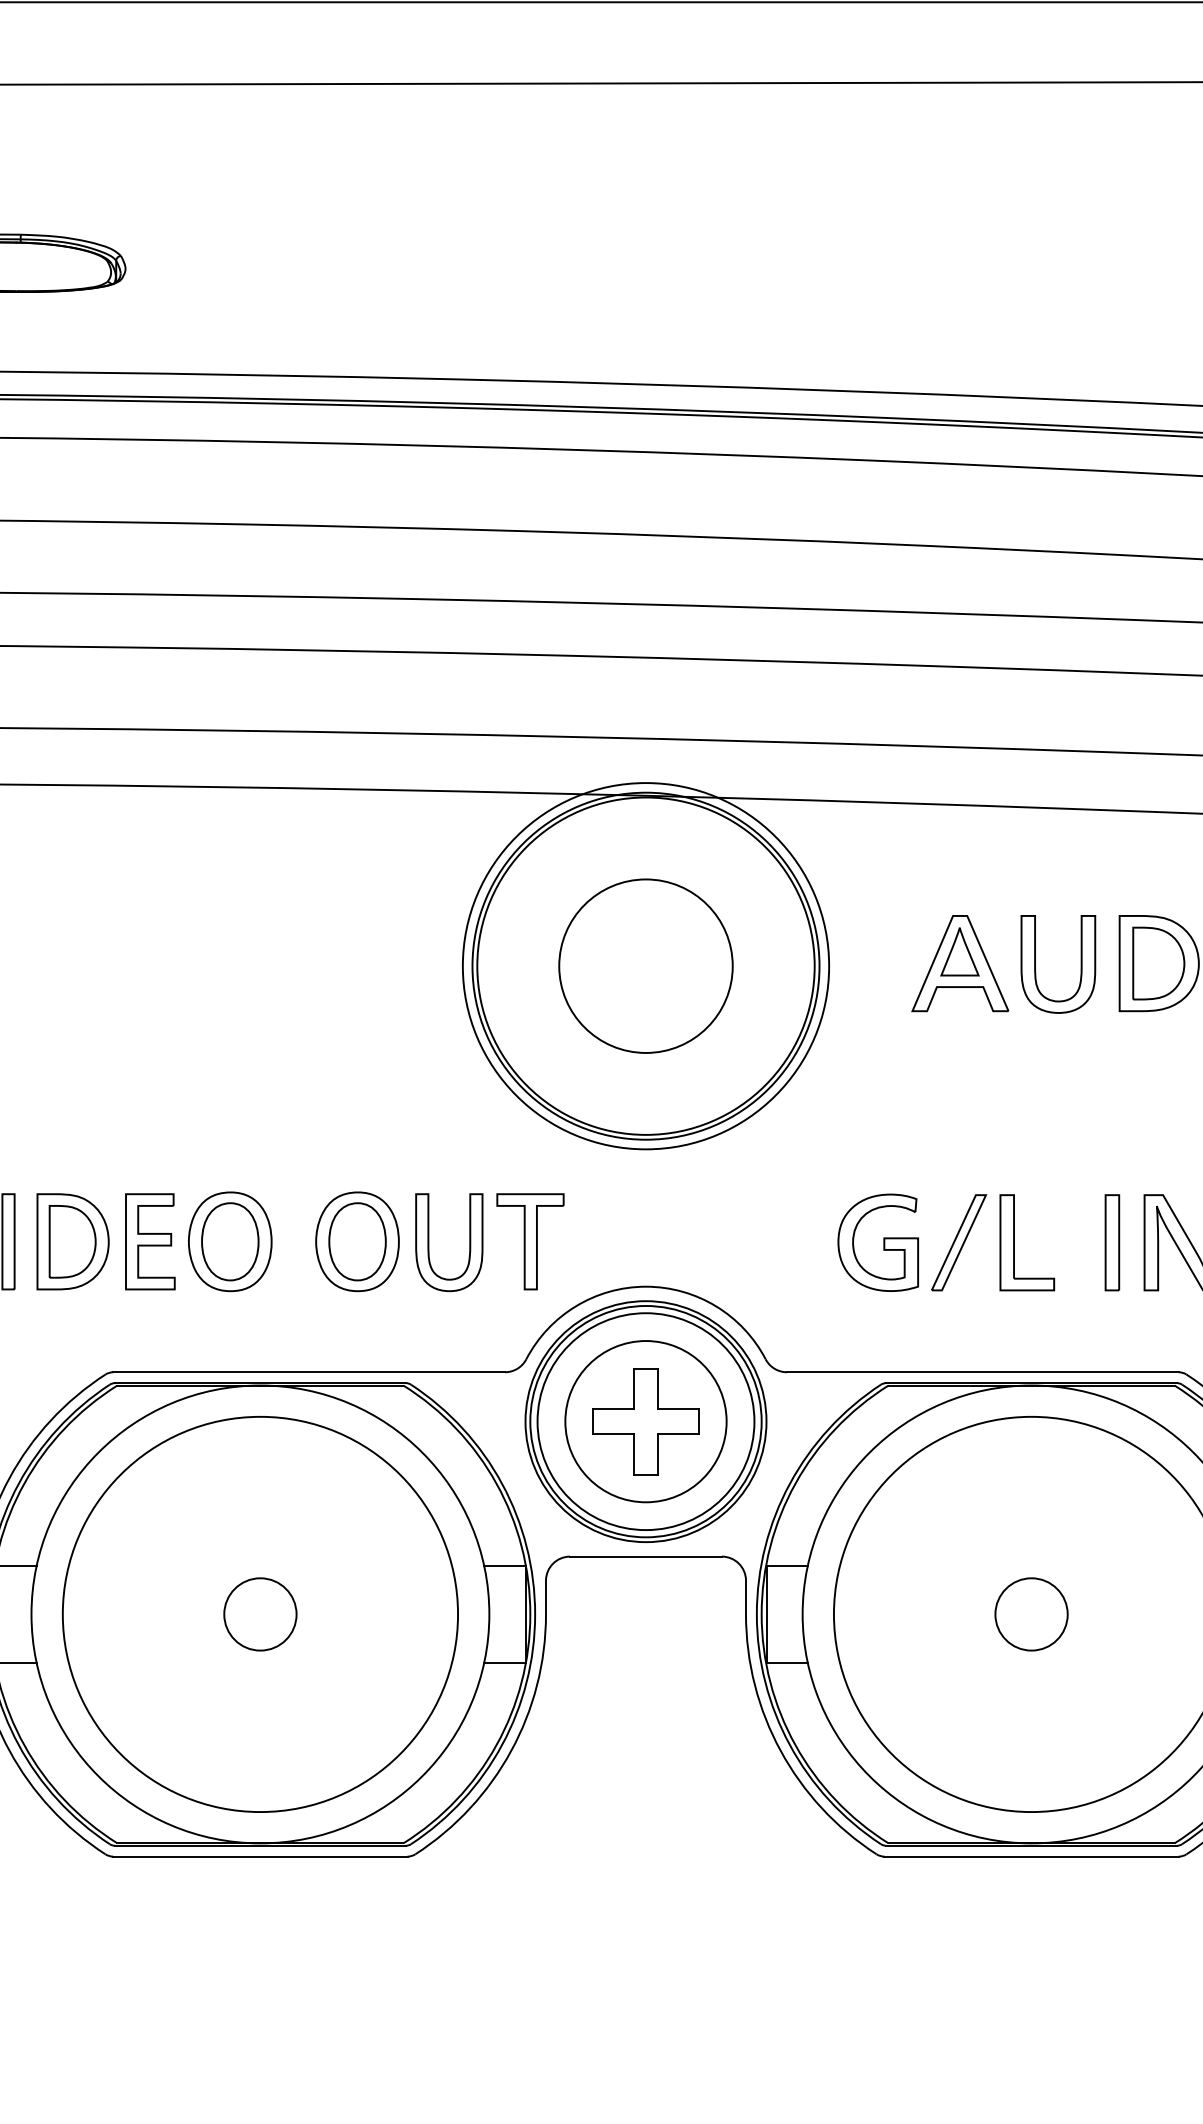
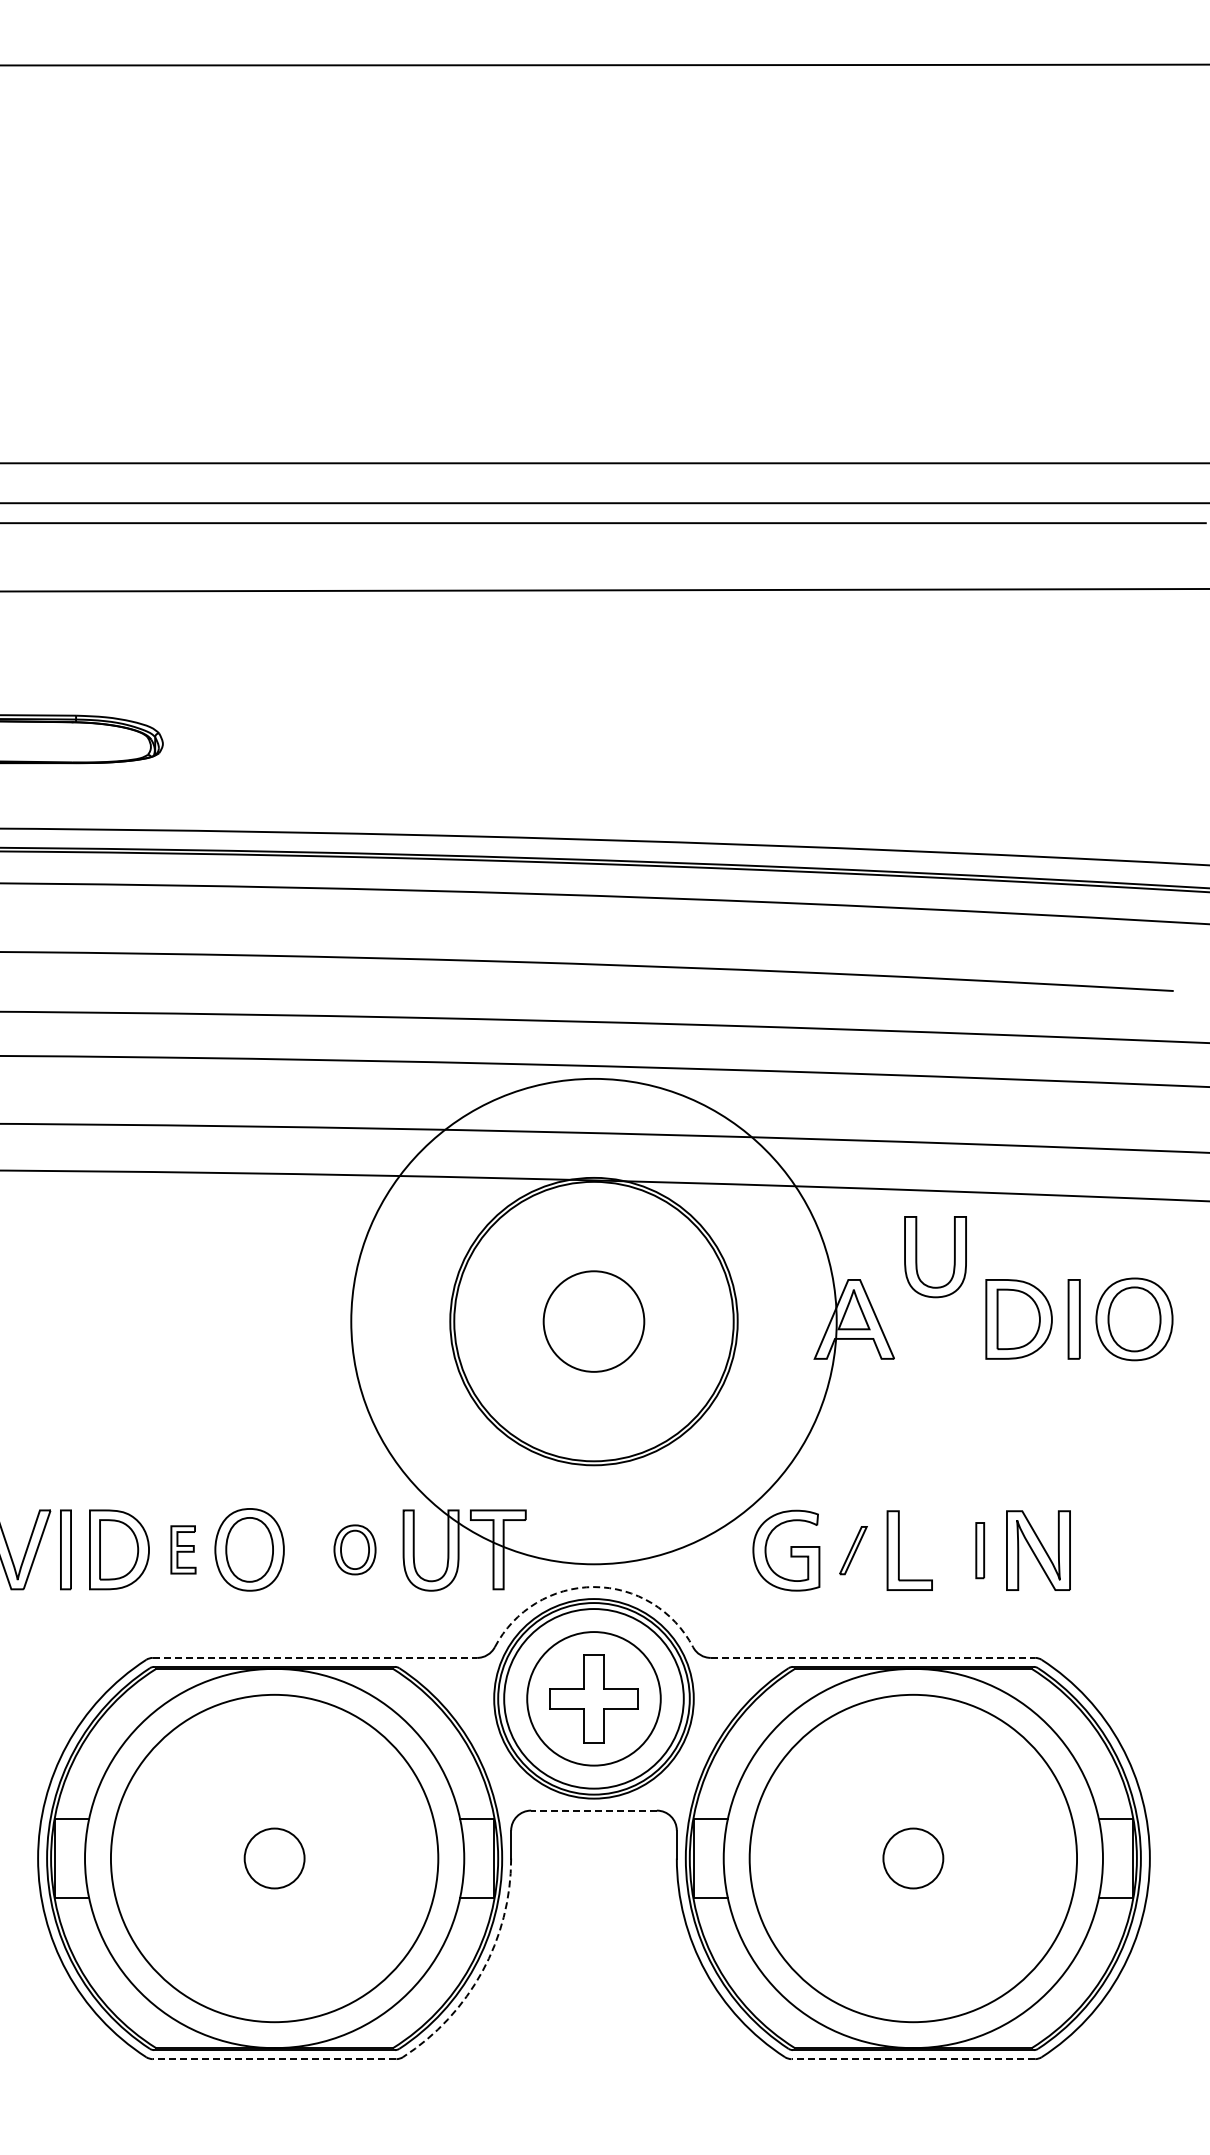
part: (1036, 964) -> (917, 1257), moved
circle: (645, 966) -> (593, 1321), size x0.7
circle: (645, 966) -> (593, 1321), size x1.6
part: (150, 1241) -> (183, 1549), size x0.6
part: (356, 1241) -> (354, 1549), size x0.6
part: (959, 1242) -> (853, 1550), size x0.6
part: (1111, 1242) -> (979, 1550), size x0.7
arc: (646, 1287) -> (594, 1587), solid -> dashed
line: (309, 1371) -> (315, 1657), solid -> dashed
line: (983, 1371) -> (873, 1657), solid -> dashed
line: (646, 1556) -> (594, 1810), solid -> dashed
arc: (511, 1750) -> (482, 1971), solid -> dashed
line: (260, 1857) -> (274, 2059), solid -> dashed
line: (1031, 1857) -> (913, 2059), solid -> dashed

